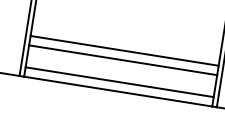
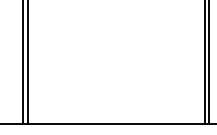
line: (123, 50) -> (115, 85), removed
line: (122, 60) -> (115, 94), removed
line: (118, 82) -> (115, 115), removed

